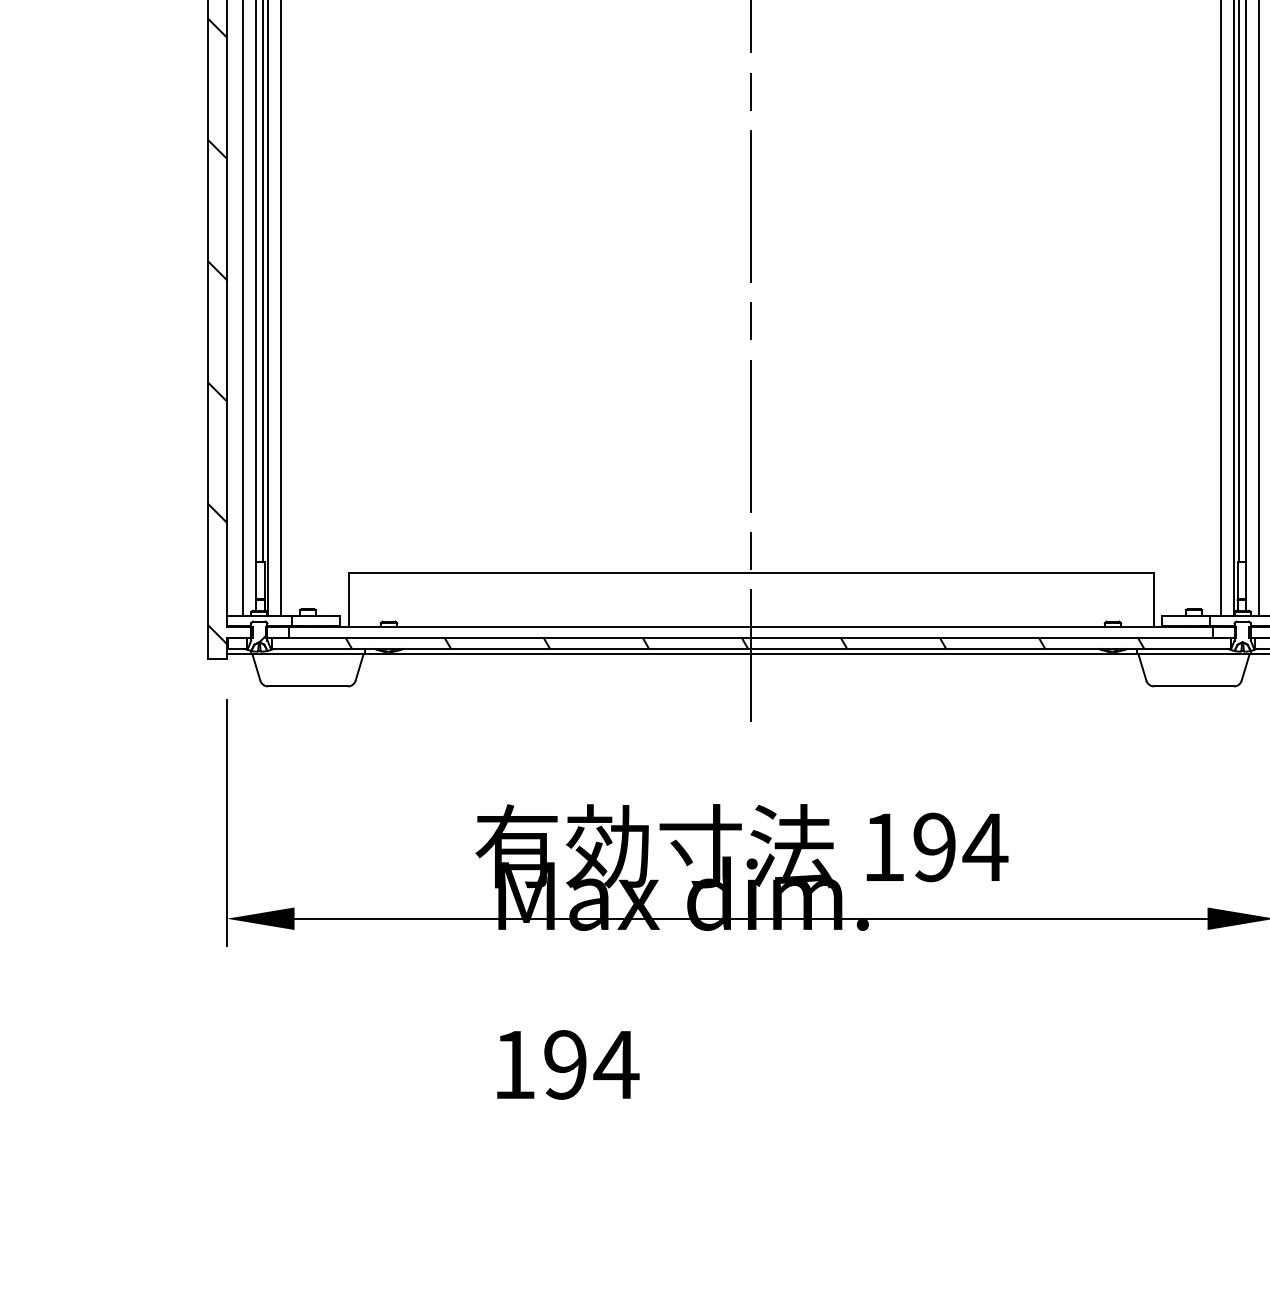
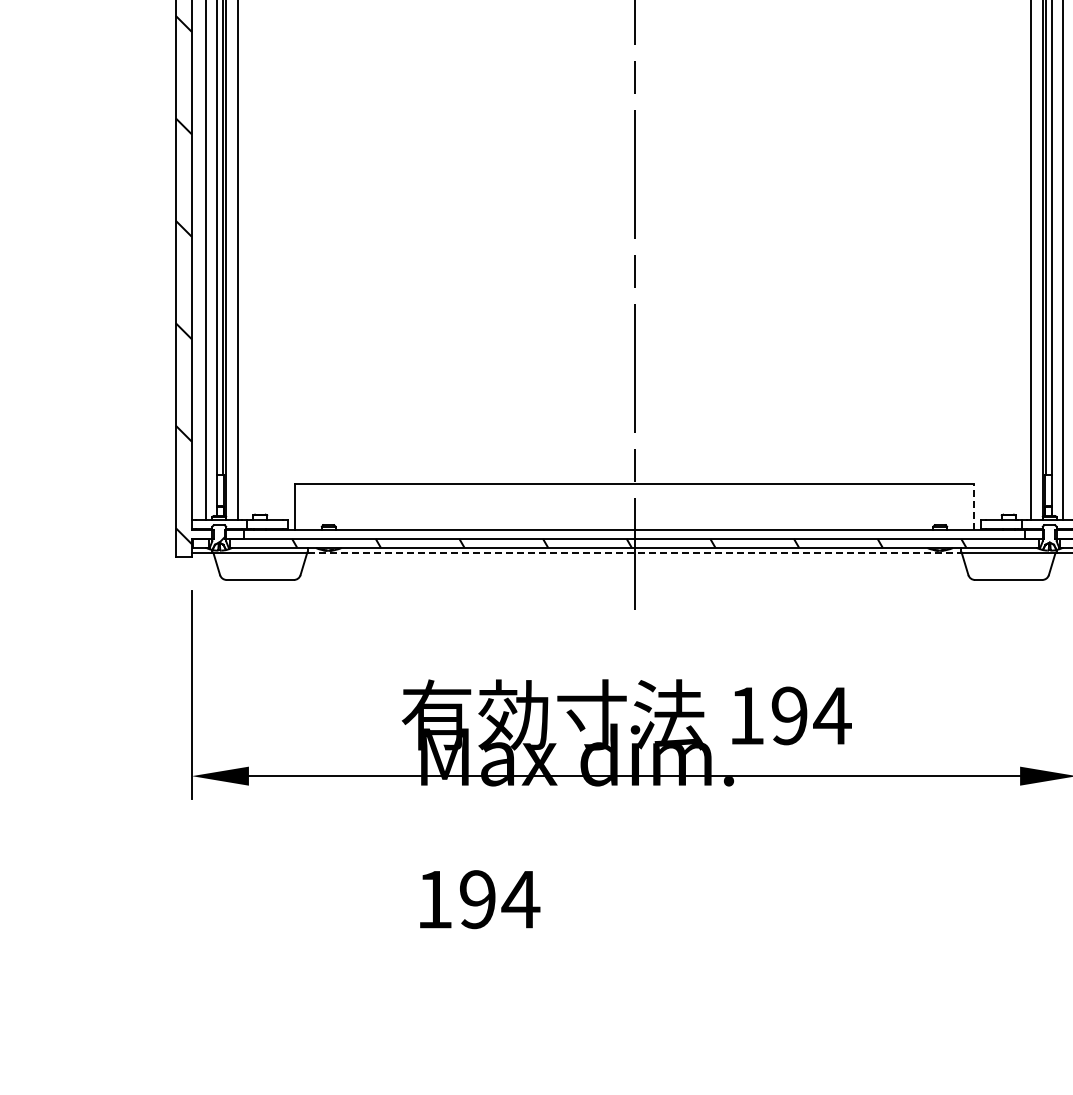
line: (1153, 599) -> (974, 506), solid -> dashed
line: (751, 653) -> (634, 552), solid -> dashed

